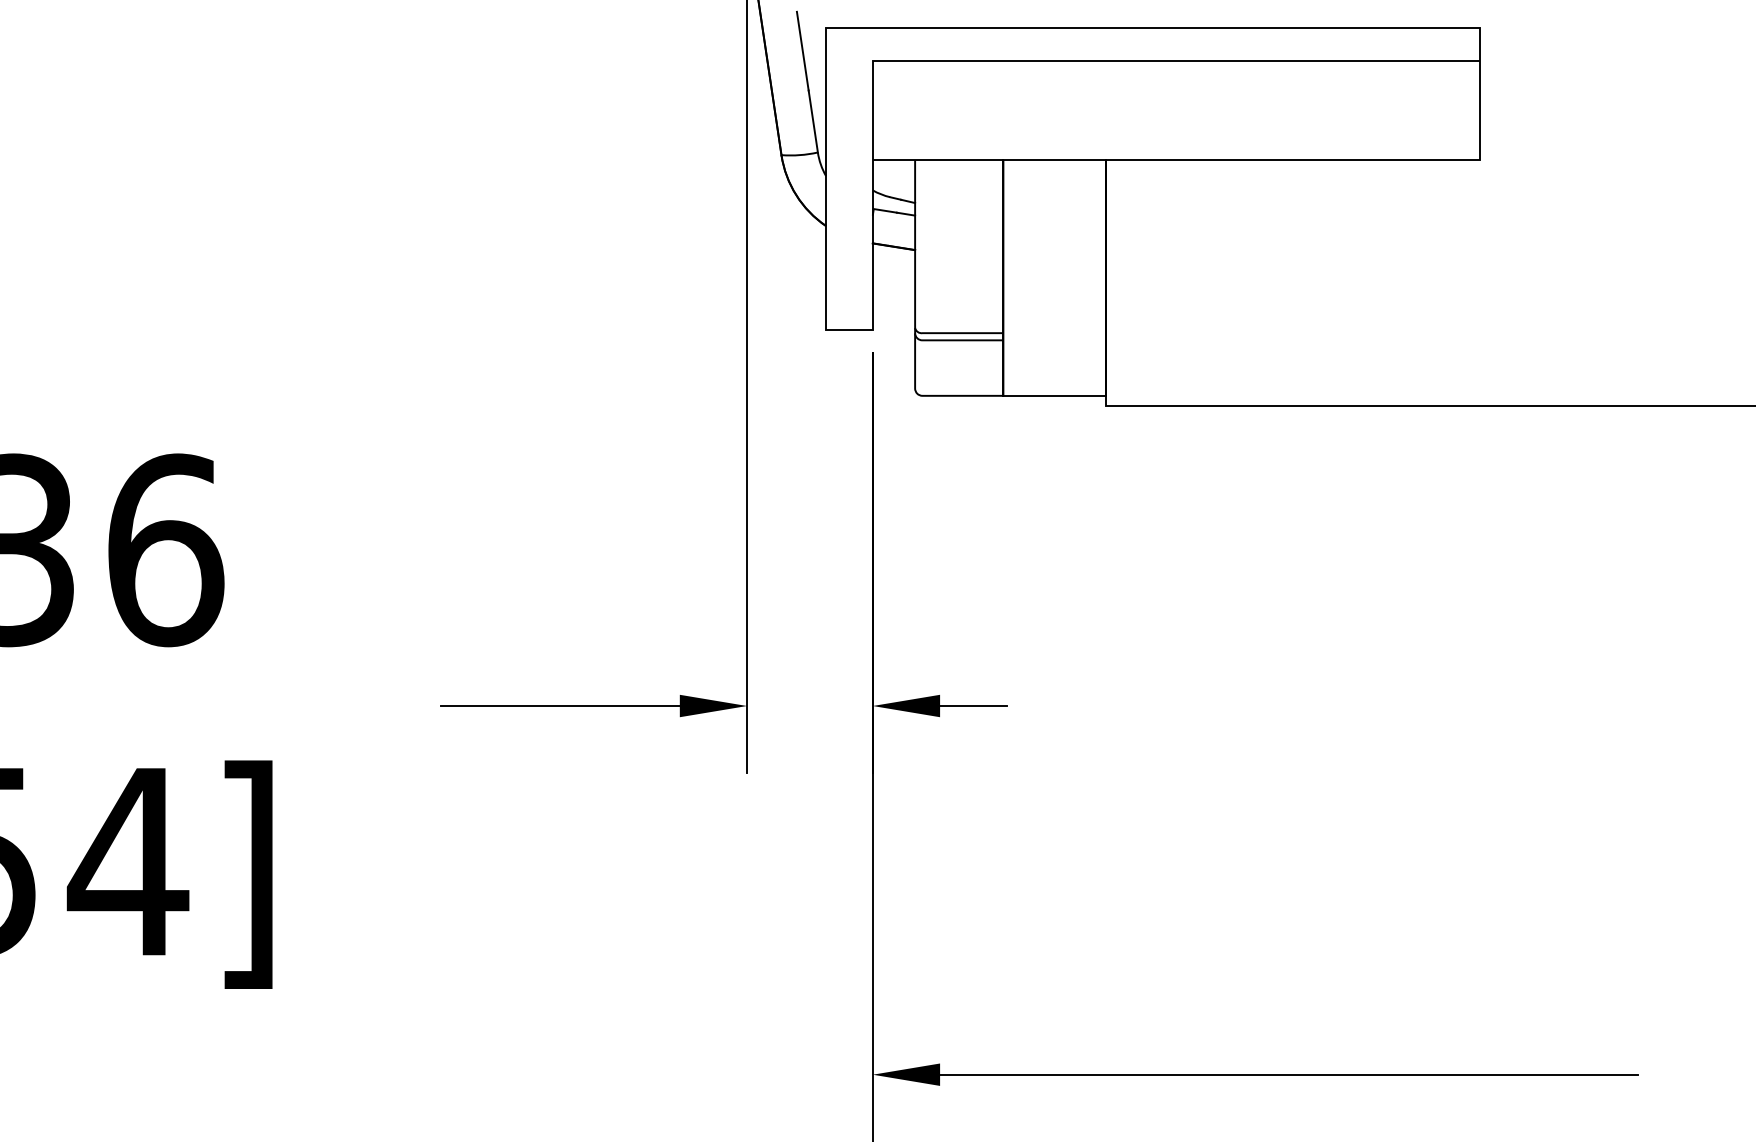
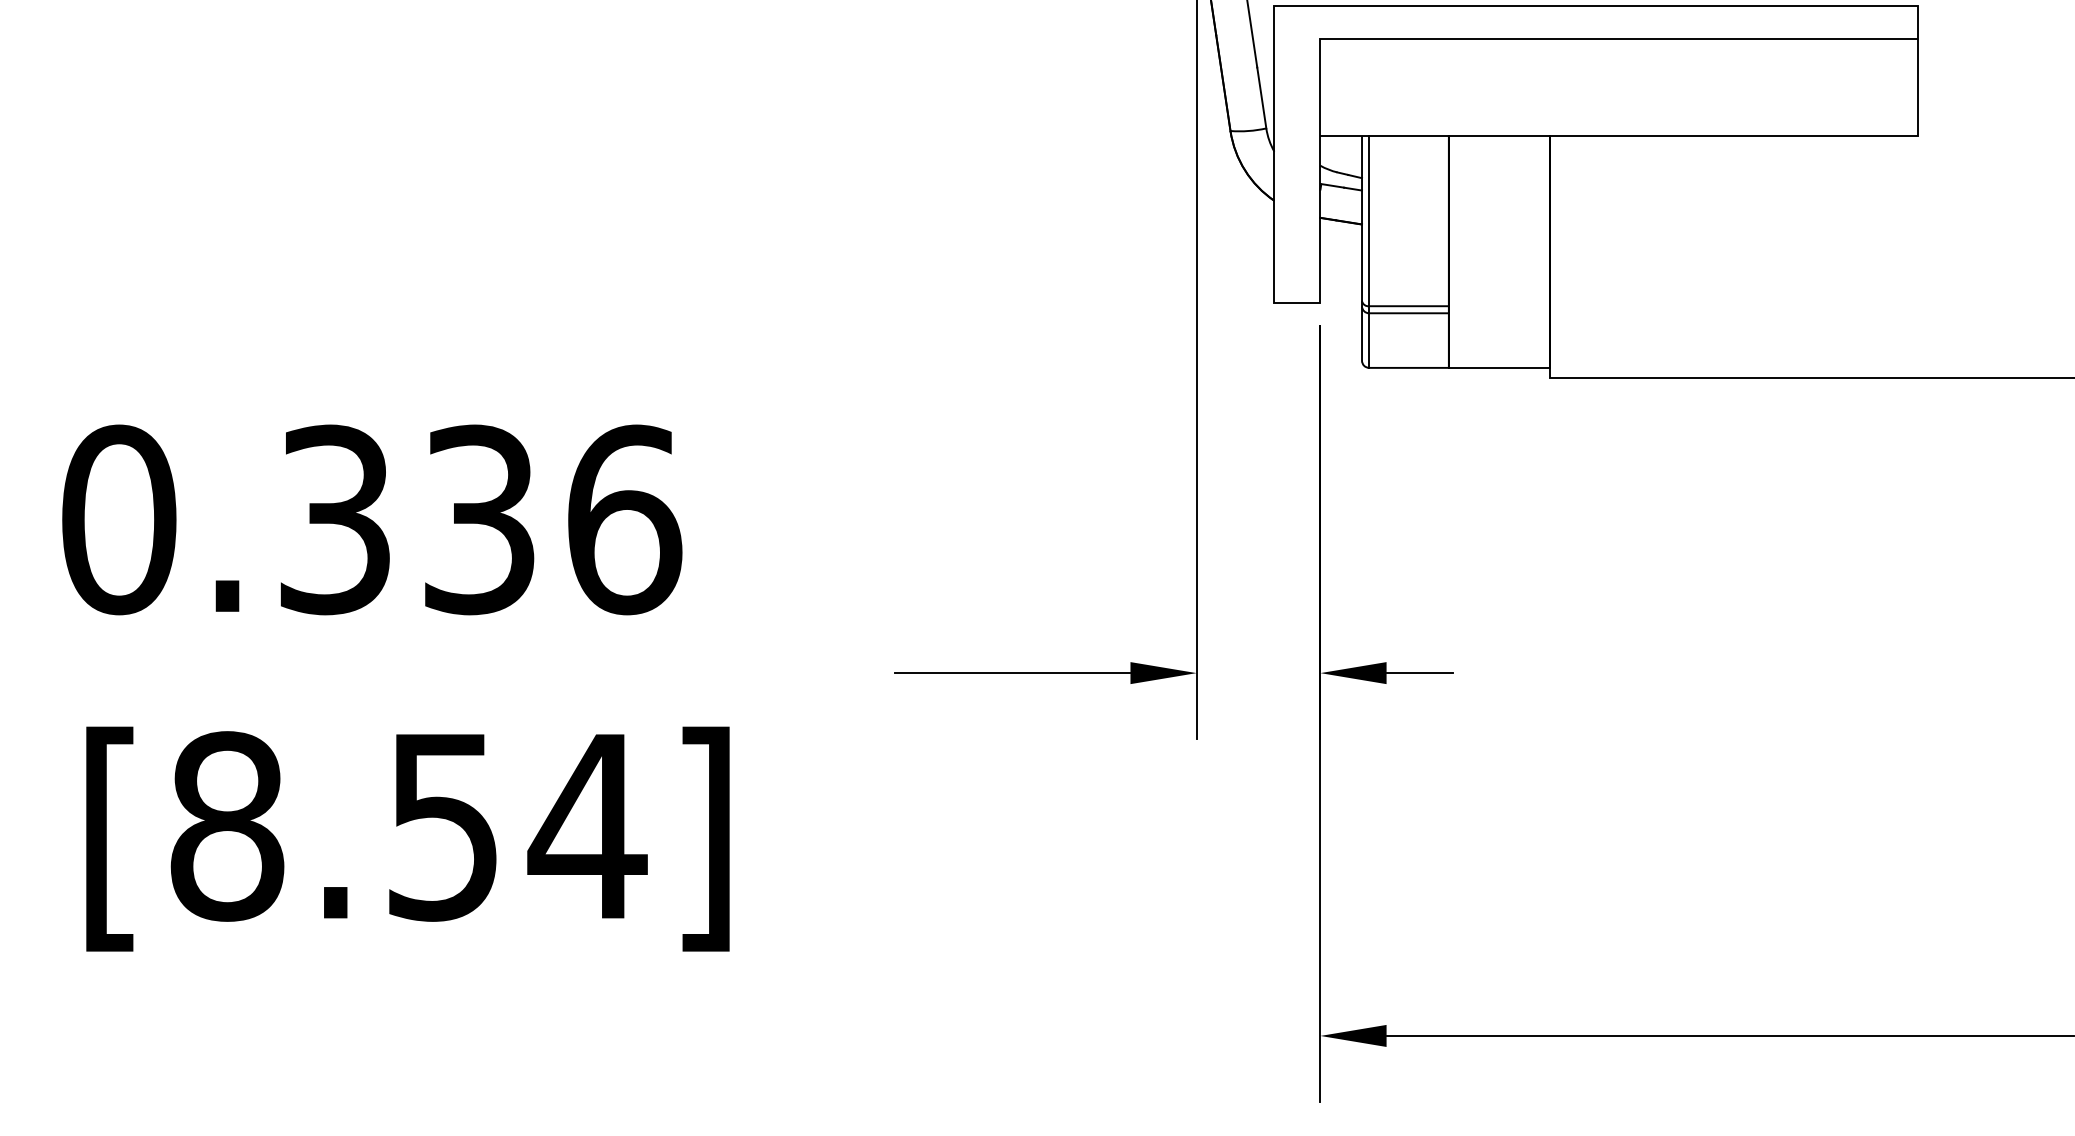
line: (922, 277) -> (1369, 251), added

